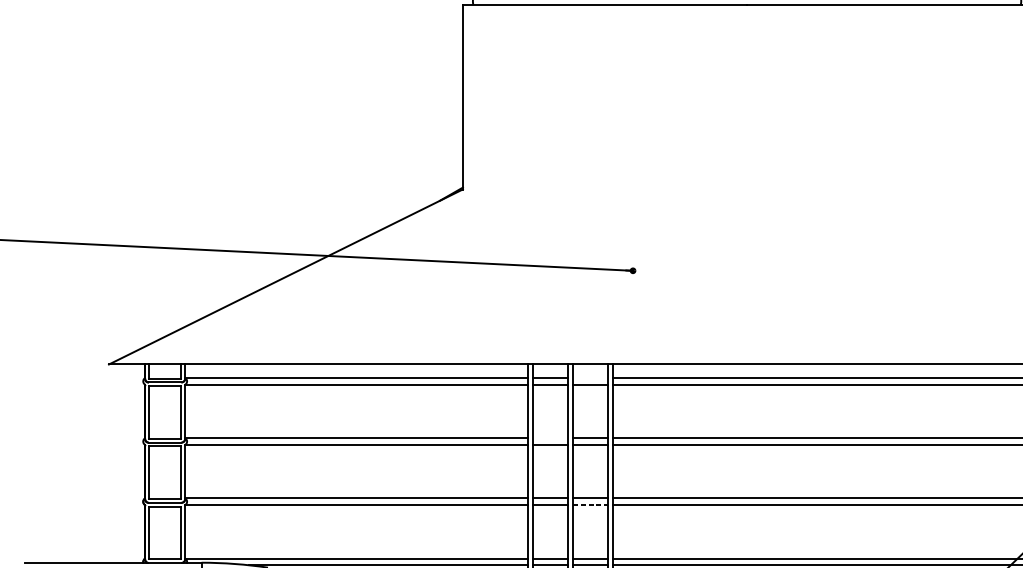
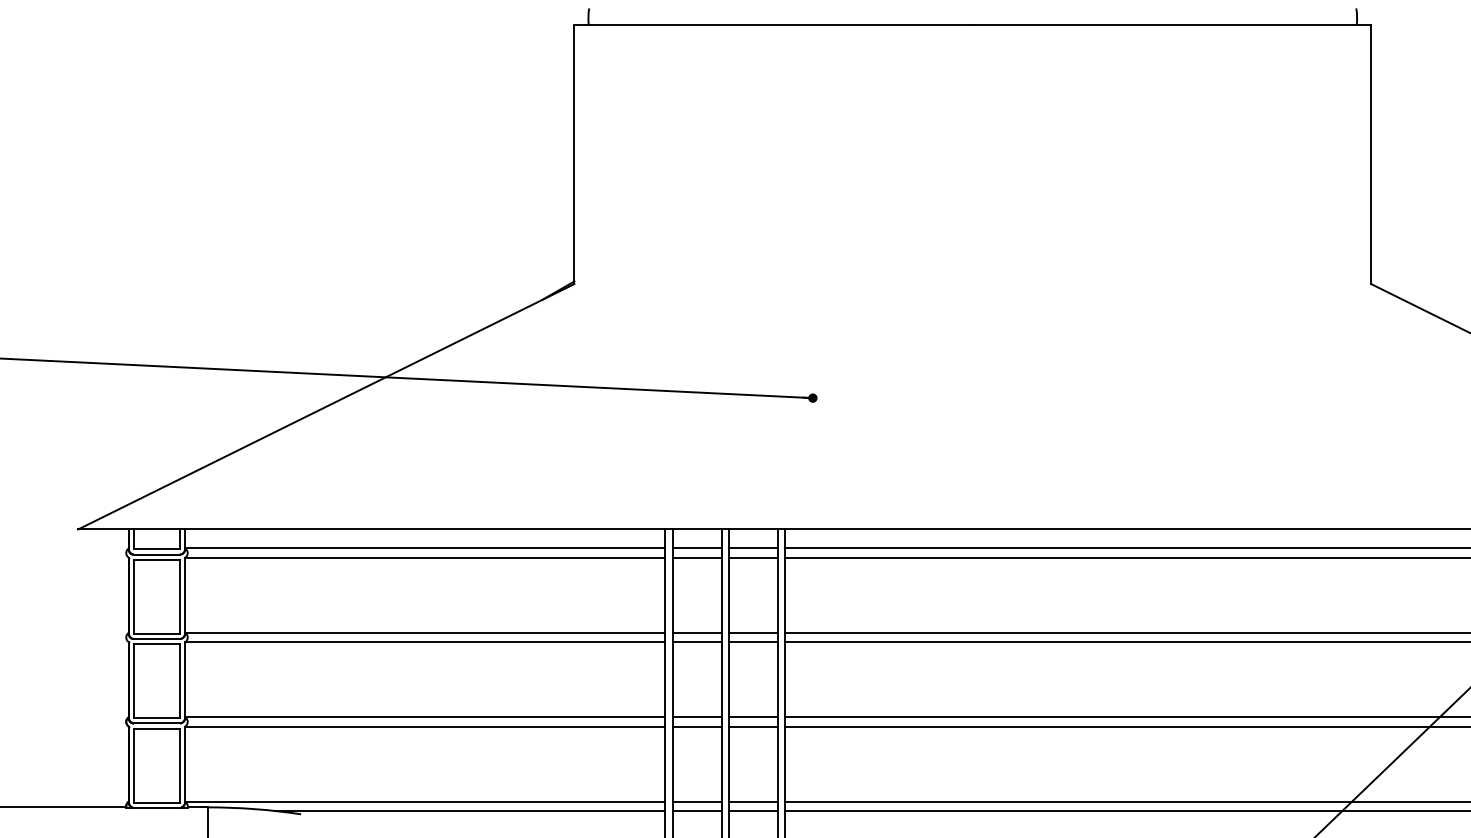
line: (590, 378) -> (753, 548), added
line: (550, 437) -> (696, 632), added
line: (590, 505) -> (753, 726), dashed -> solid

